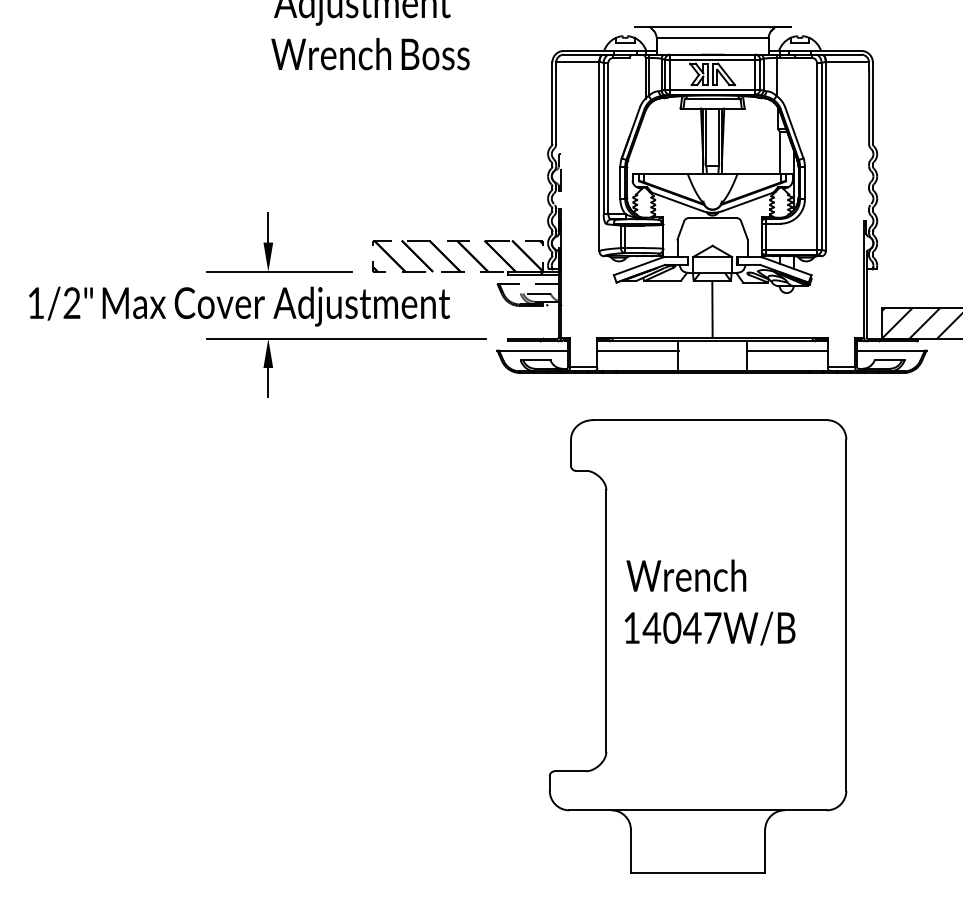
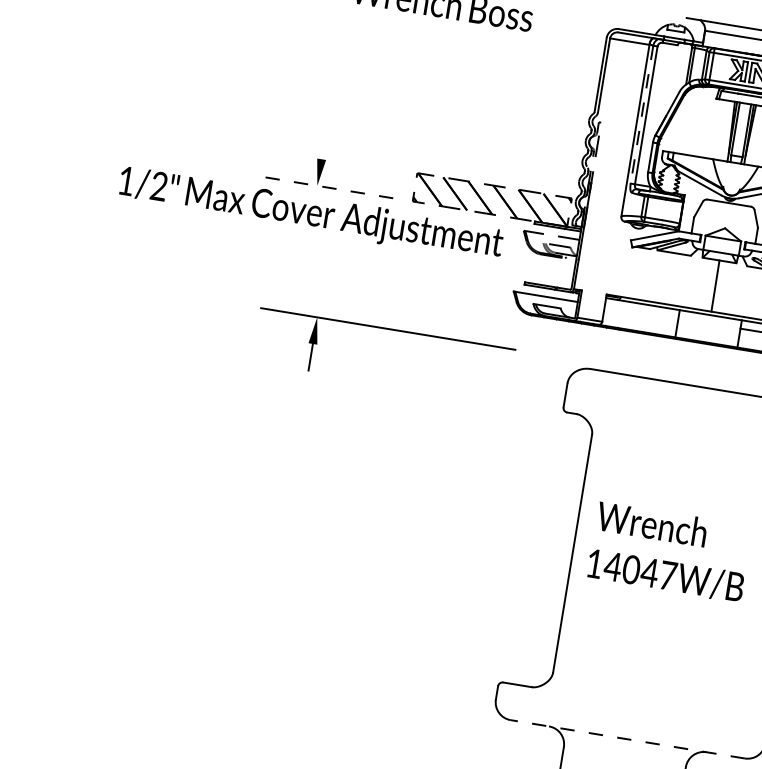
line: (603, 138) -> (641, 114), solid -> dashed
line: (268, 227) -> (324, 145), removed
line: (279, 271) -> (327, 187), solid -> dashed
text: (239, 306) -> (310, 214), moved
part: (346, 339) -> (388, 329), moved
line: (637, 350) -> (641, 312), removed
line: (698, 810) -> (628, 739), solid -> dashed

